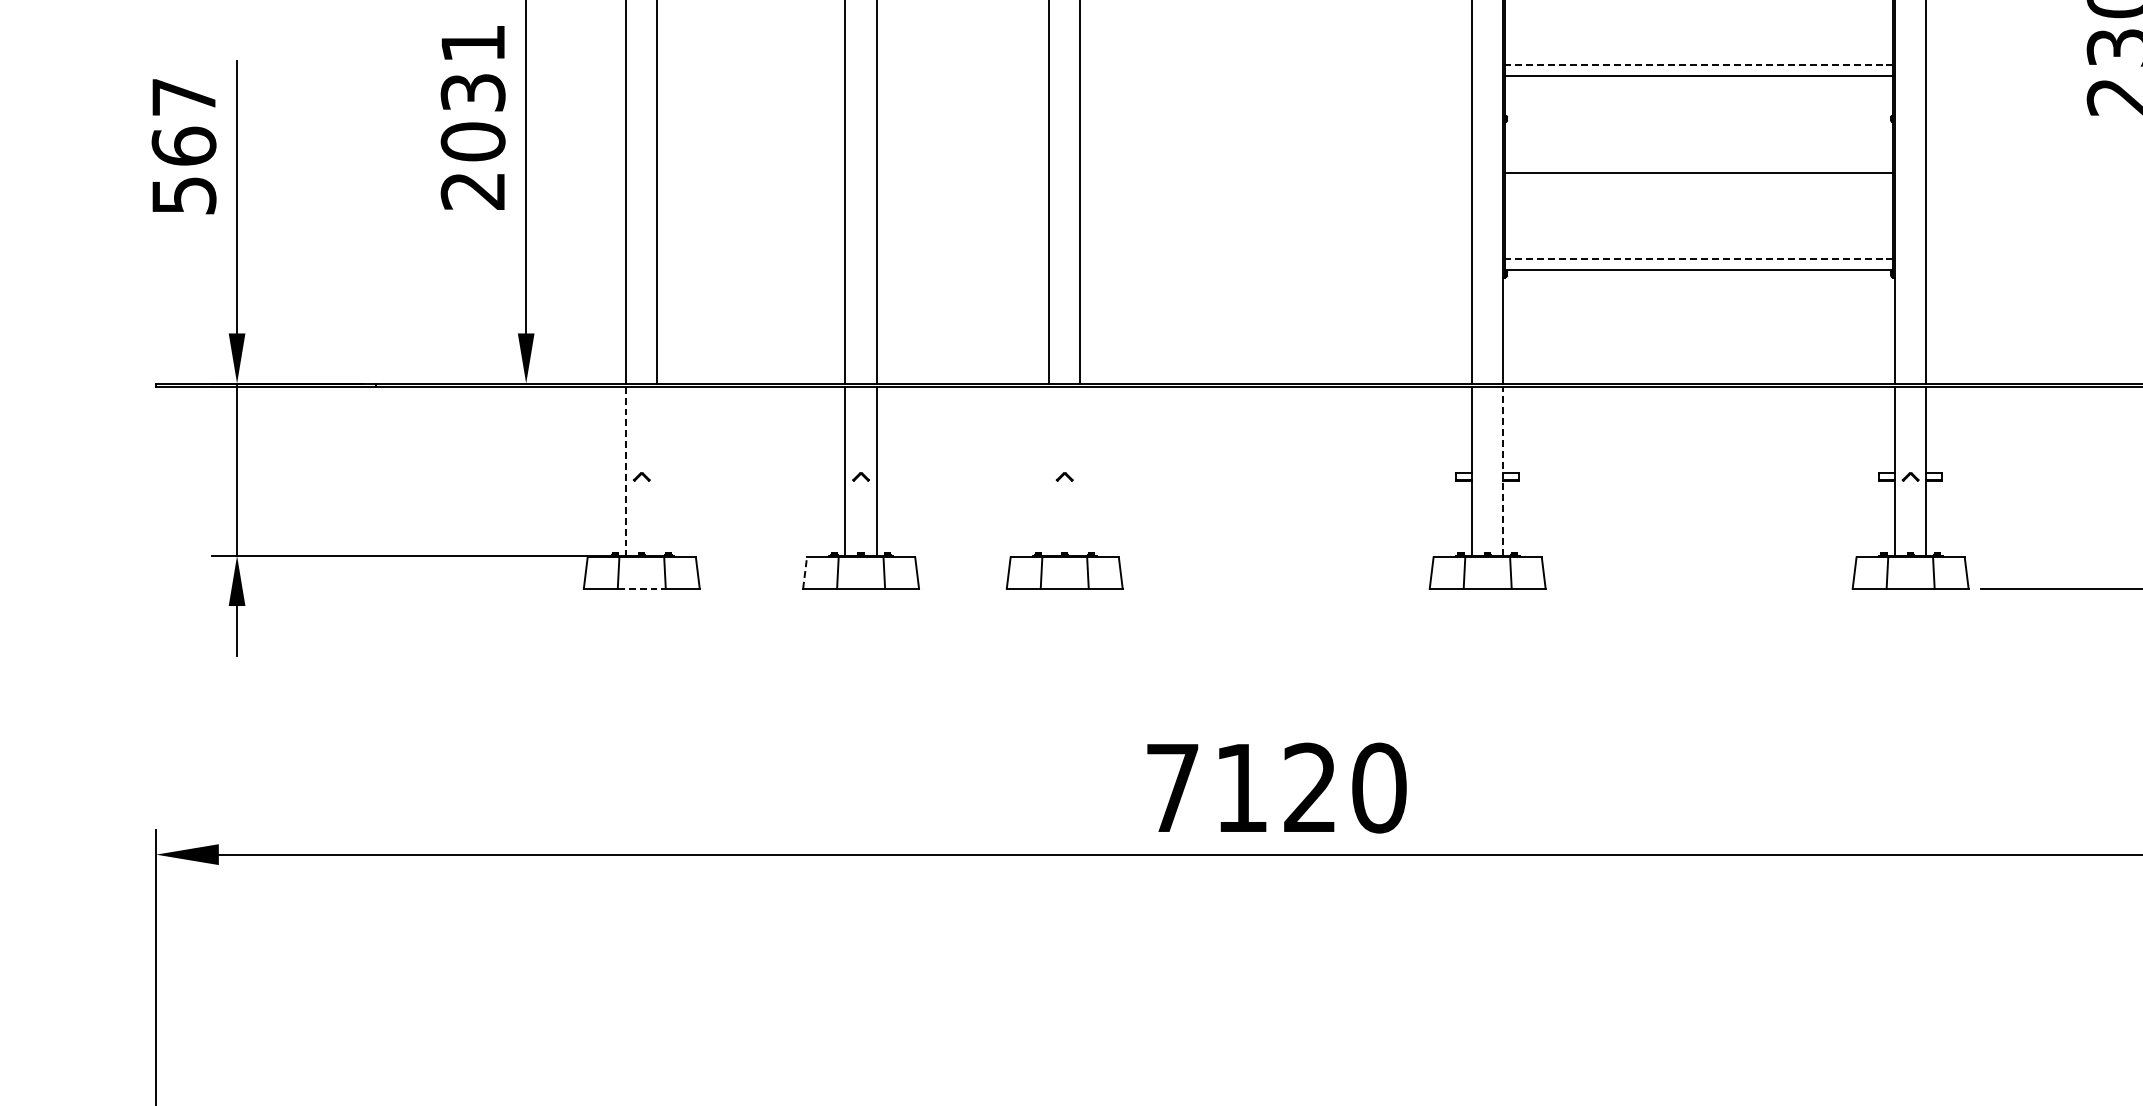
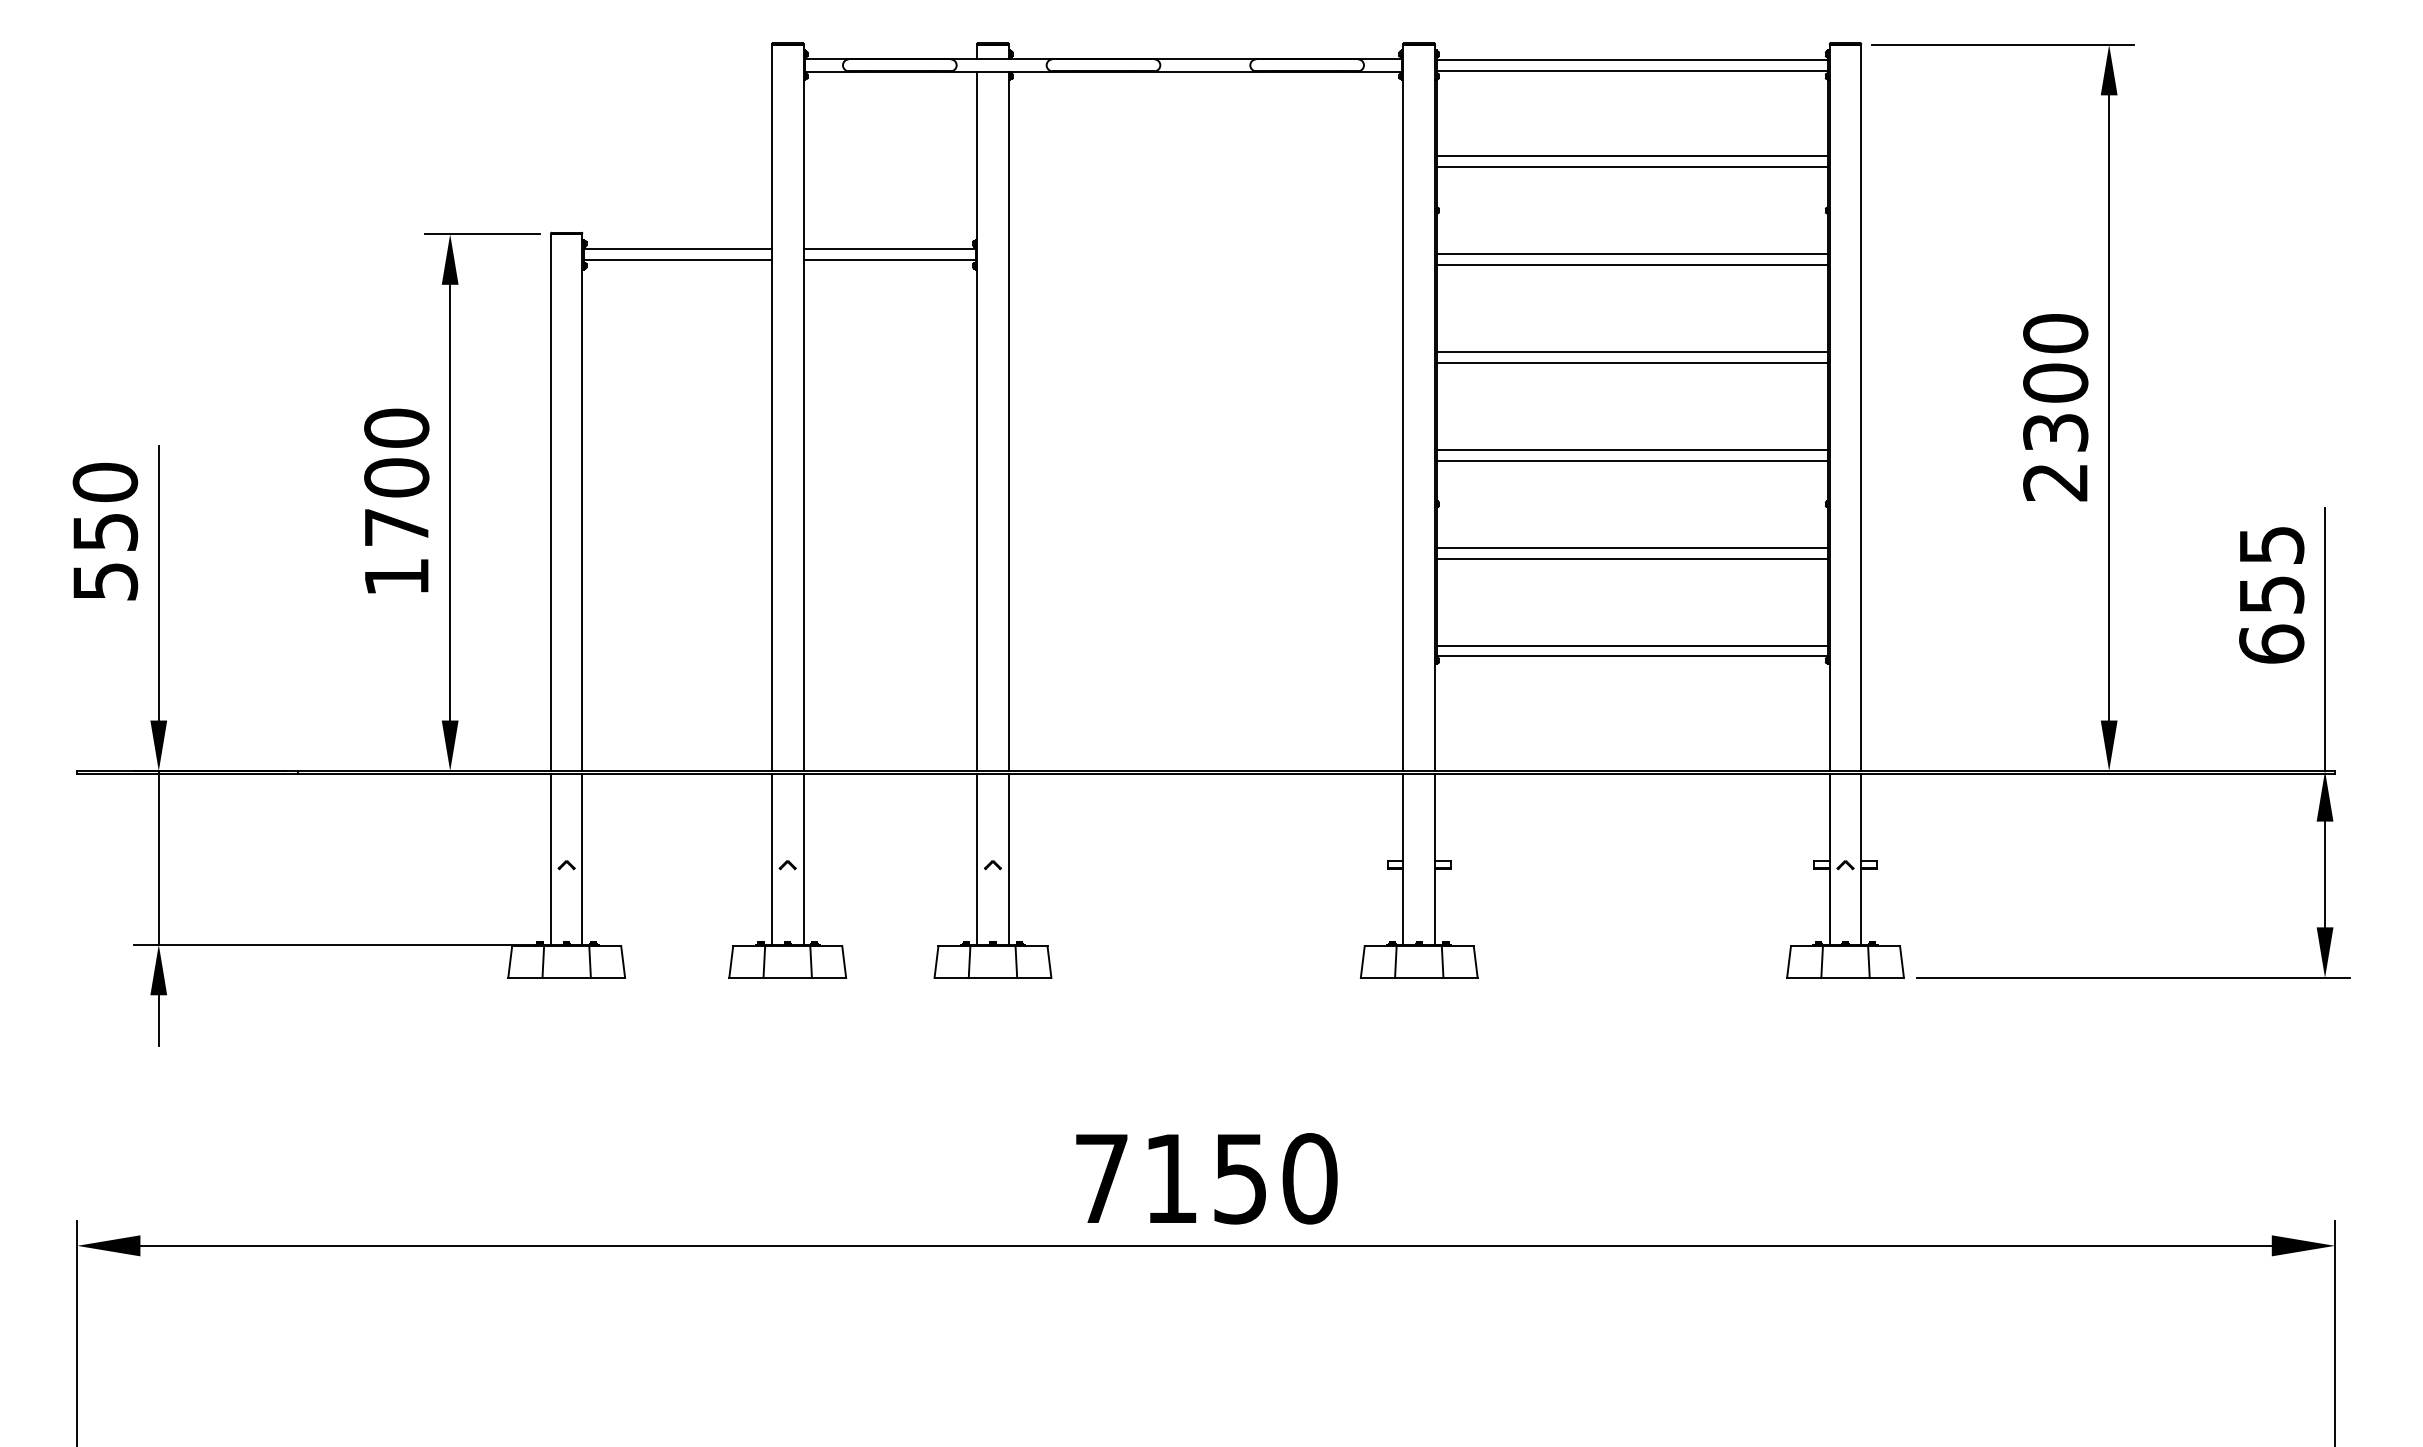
line: (1699, 64) -> (1632, 449), dashed -> solid
text: (472, 117) -> (396, 502), 2031 -> 1700
text: (184, 121) -> (105, 506), 567 -> 550
line: (1699, 161) -> (1632, 547), added
line: (1699, 258) -> (1632, 645), dashed -> solid
line: (1503, 470) -> (1435, 858), dashed -> solid
line: (625, 471) -> (550, 859), dashed -> solid
line: (657, 471) -> (582, 859), added
line: (1049, 471) -> (977, 859), added
line: (1080, 471) -> (1008, 859), added
line: (805, 573) -> (731, 962), dashed -> solid
line: (642, 588) -> (567, 977), dashed -> solid
text: (1309, 787) -> (1239, 1178), 7120 -> 7150

